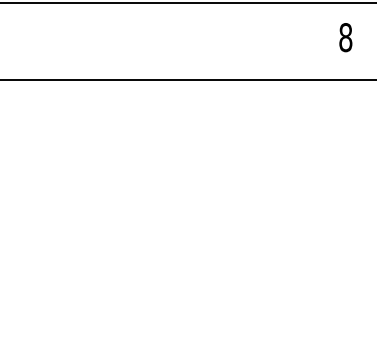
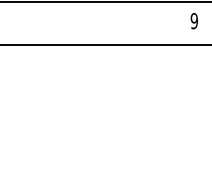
text: (344, 38) -> (193, 21), 8 -> 9

